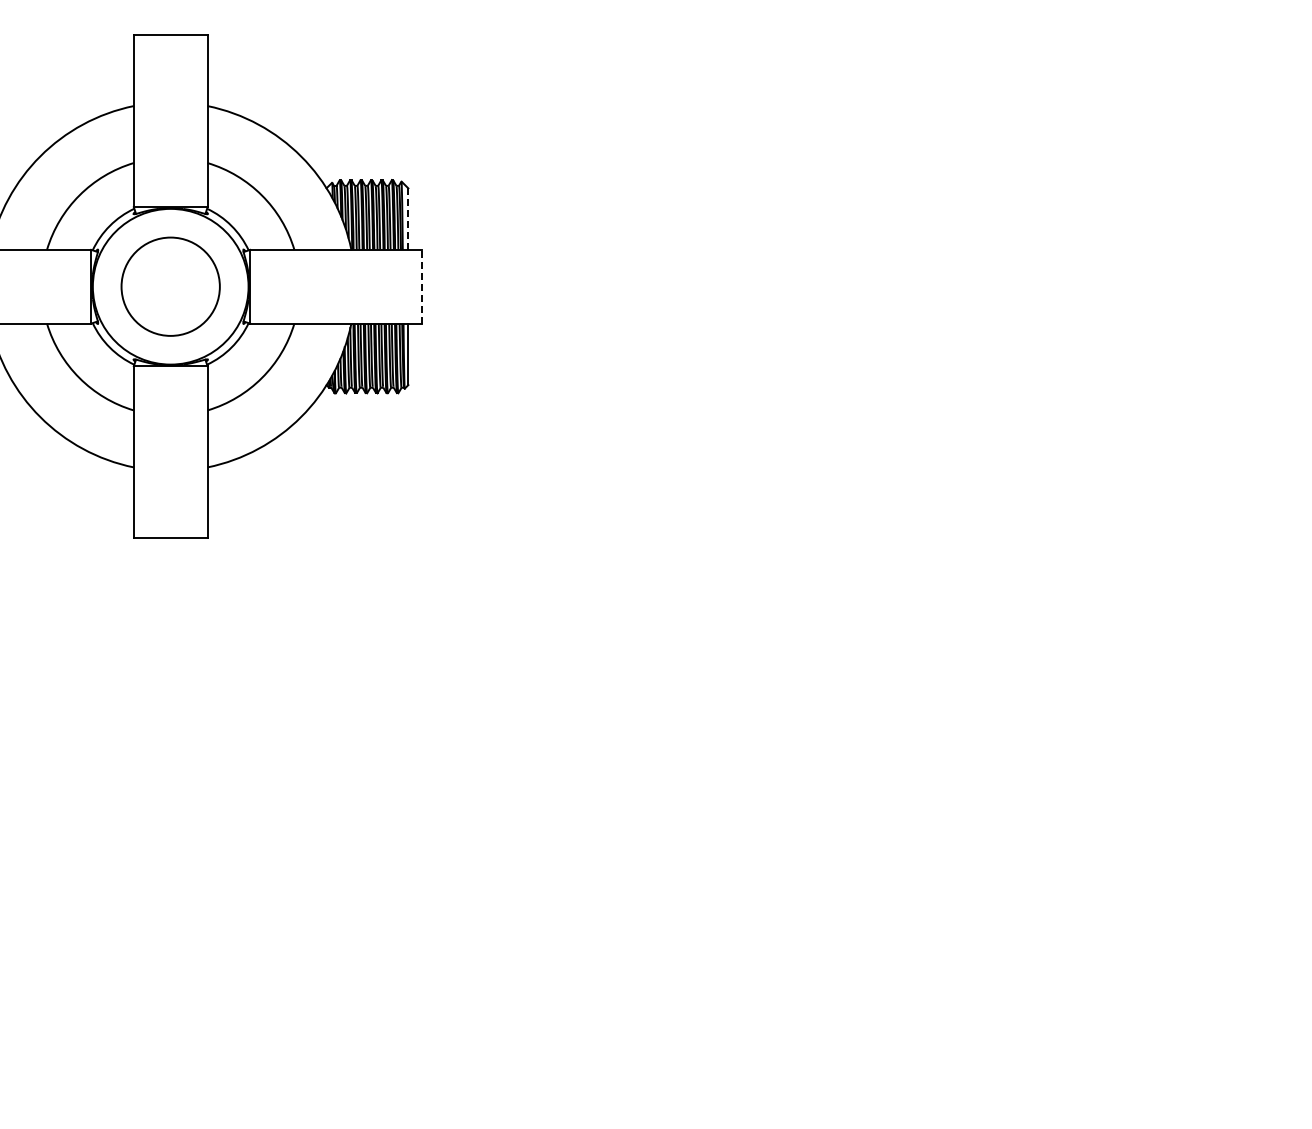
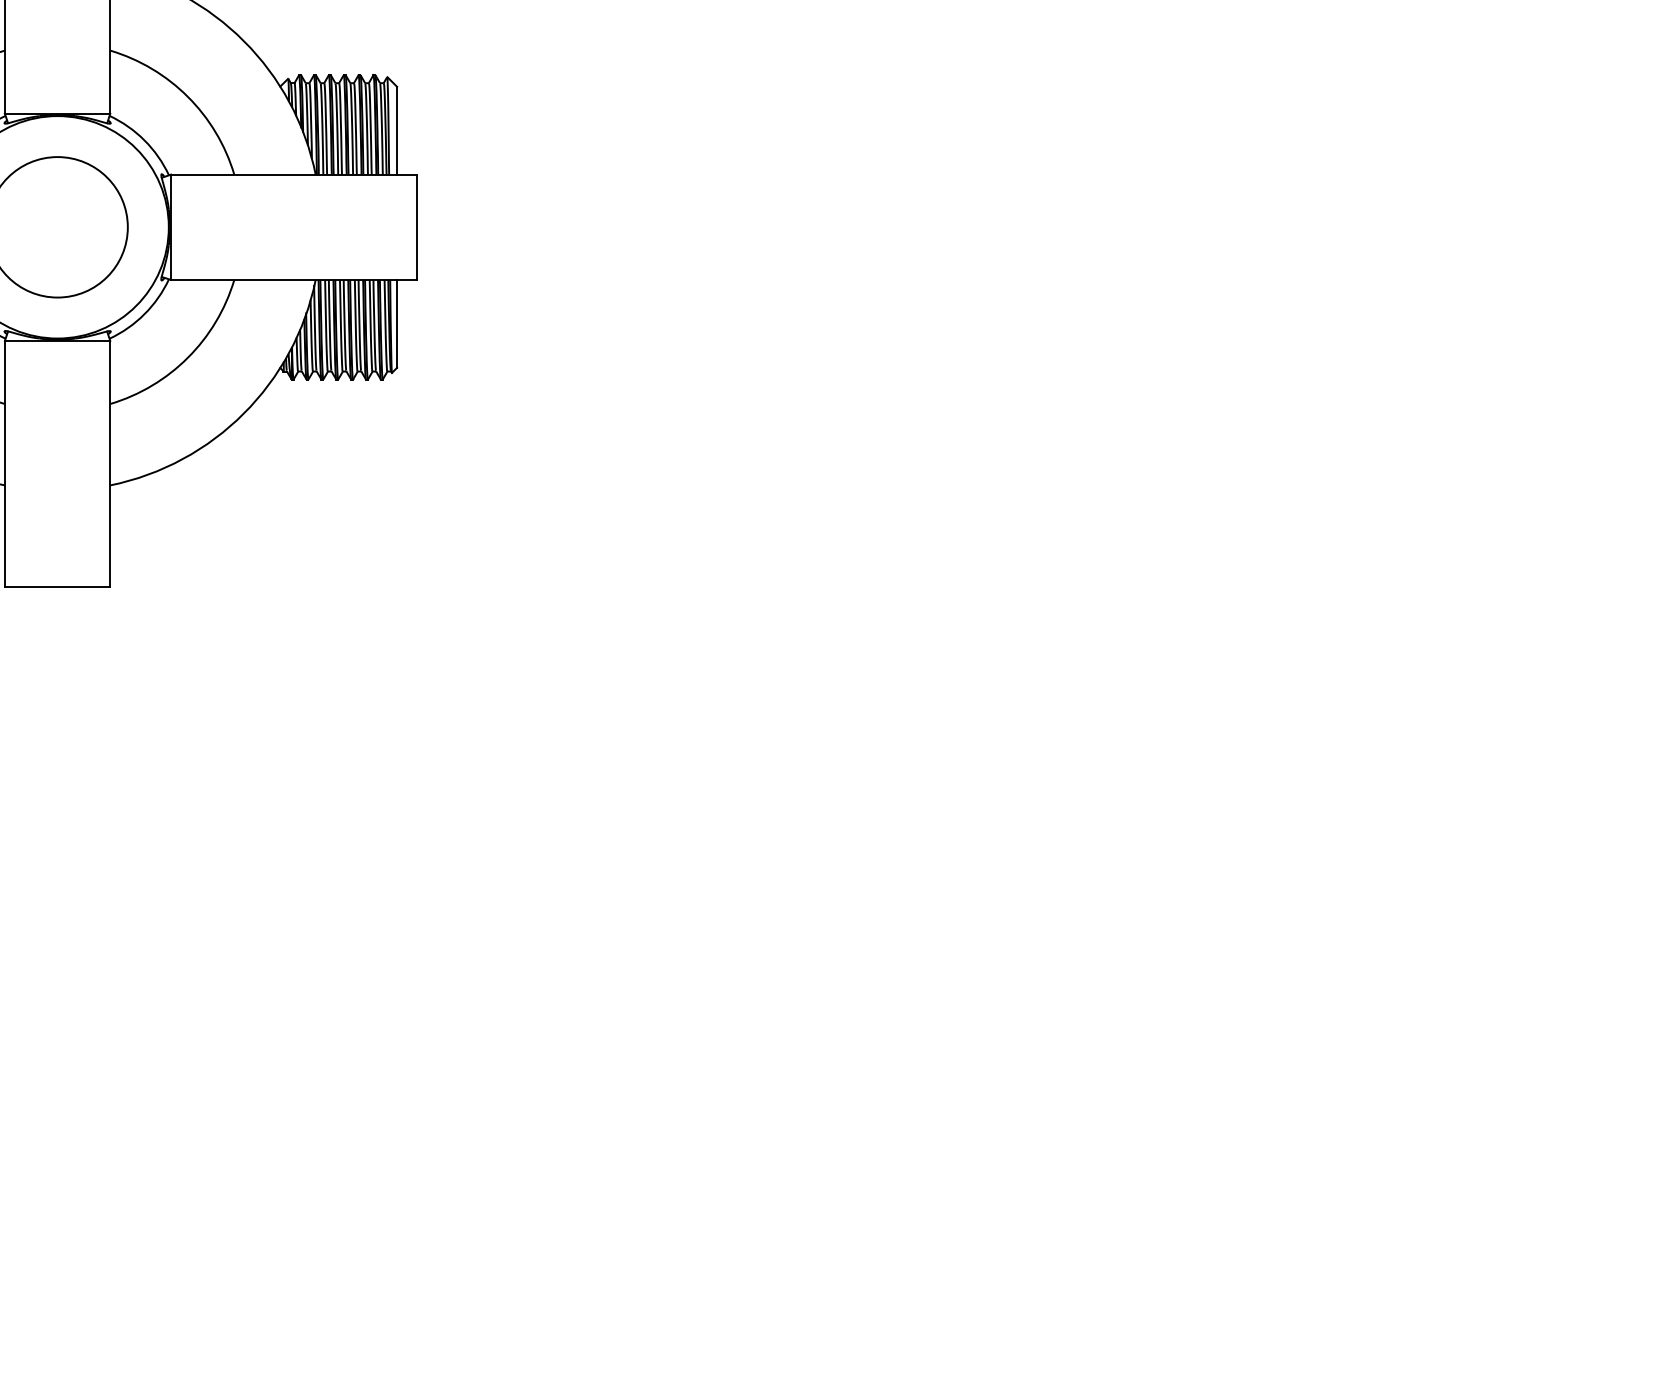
line: (408, 219) -> (397, 131), dashed -> solid
line: (422, 286) -> (417, 226), dashed -> solid

